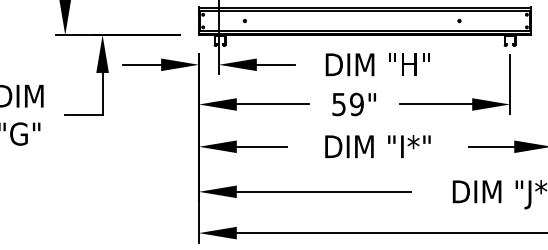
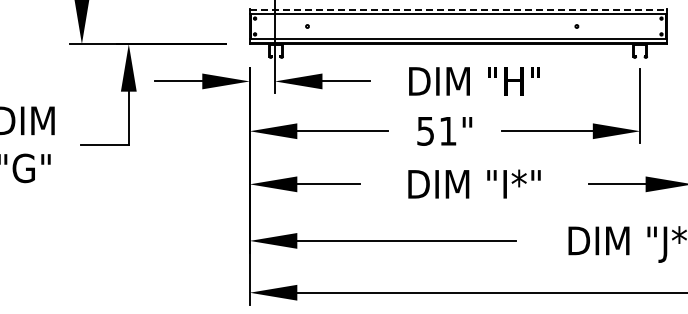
line: (365, 7) -> (458, 9), solid -> dashed
text: (356, 103) -> (447, 130), 59" -> 51"

